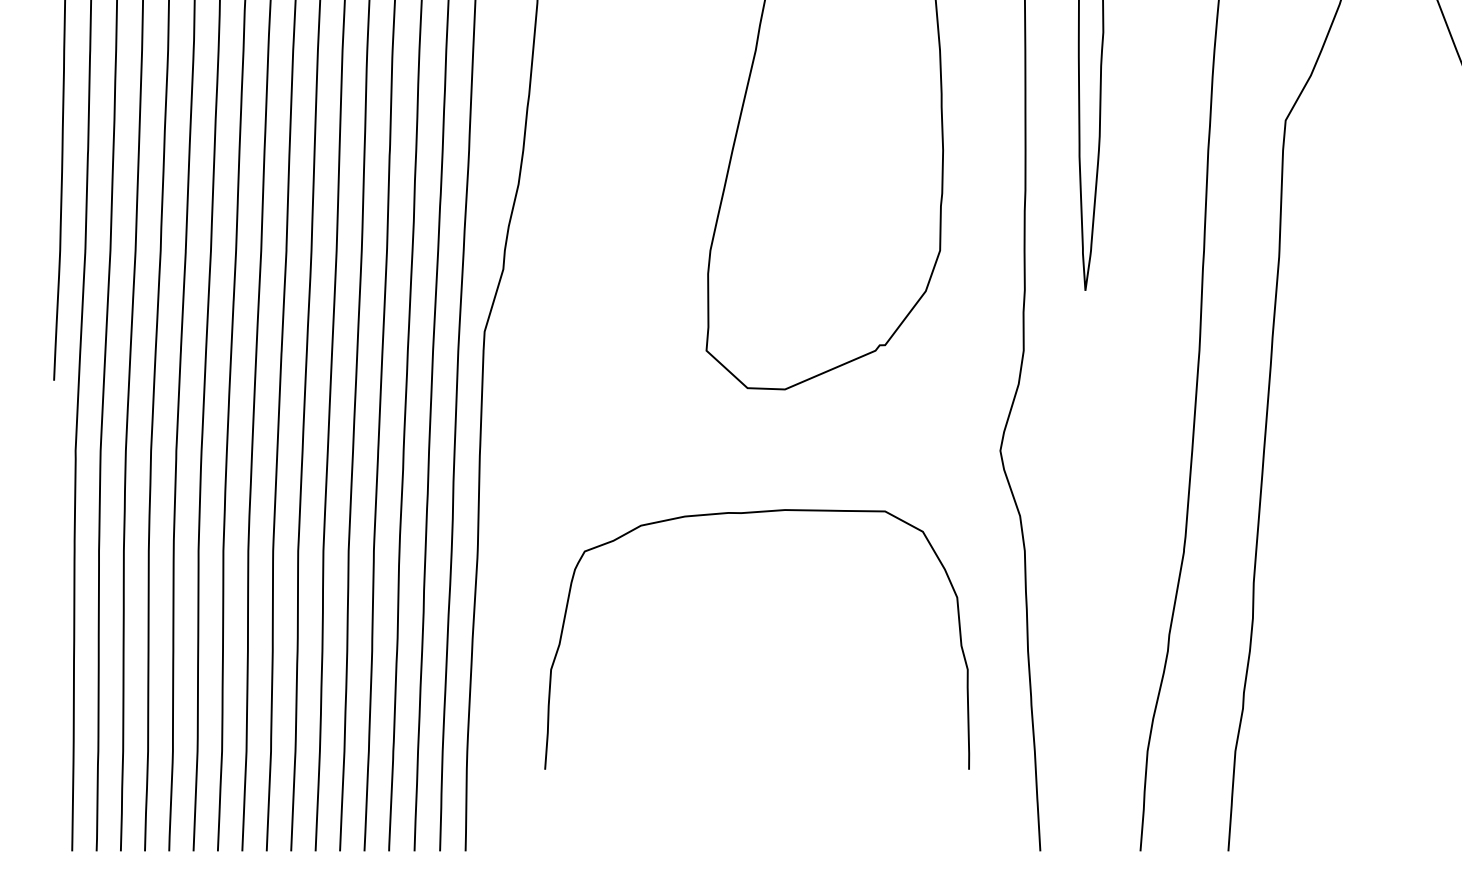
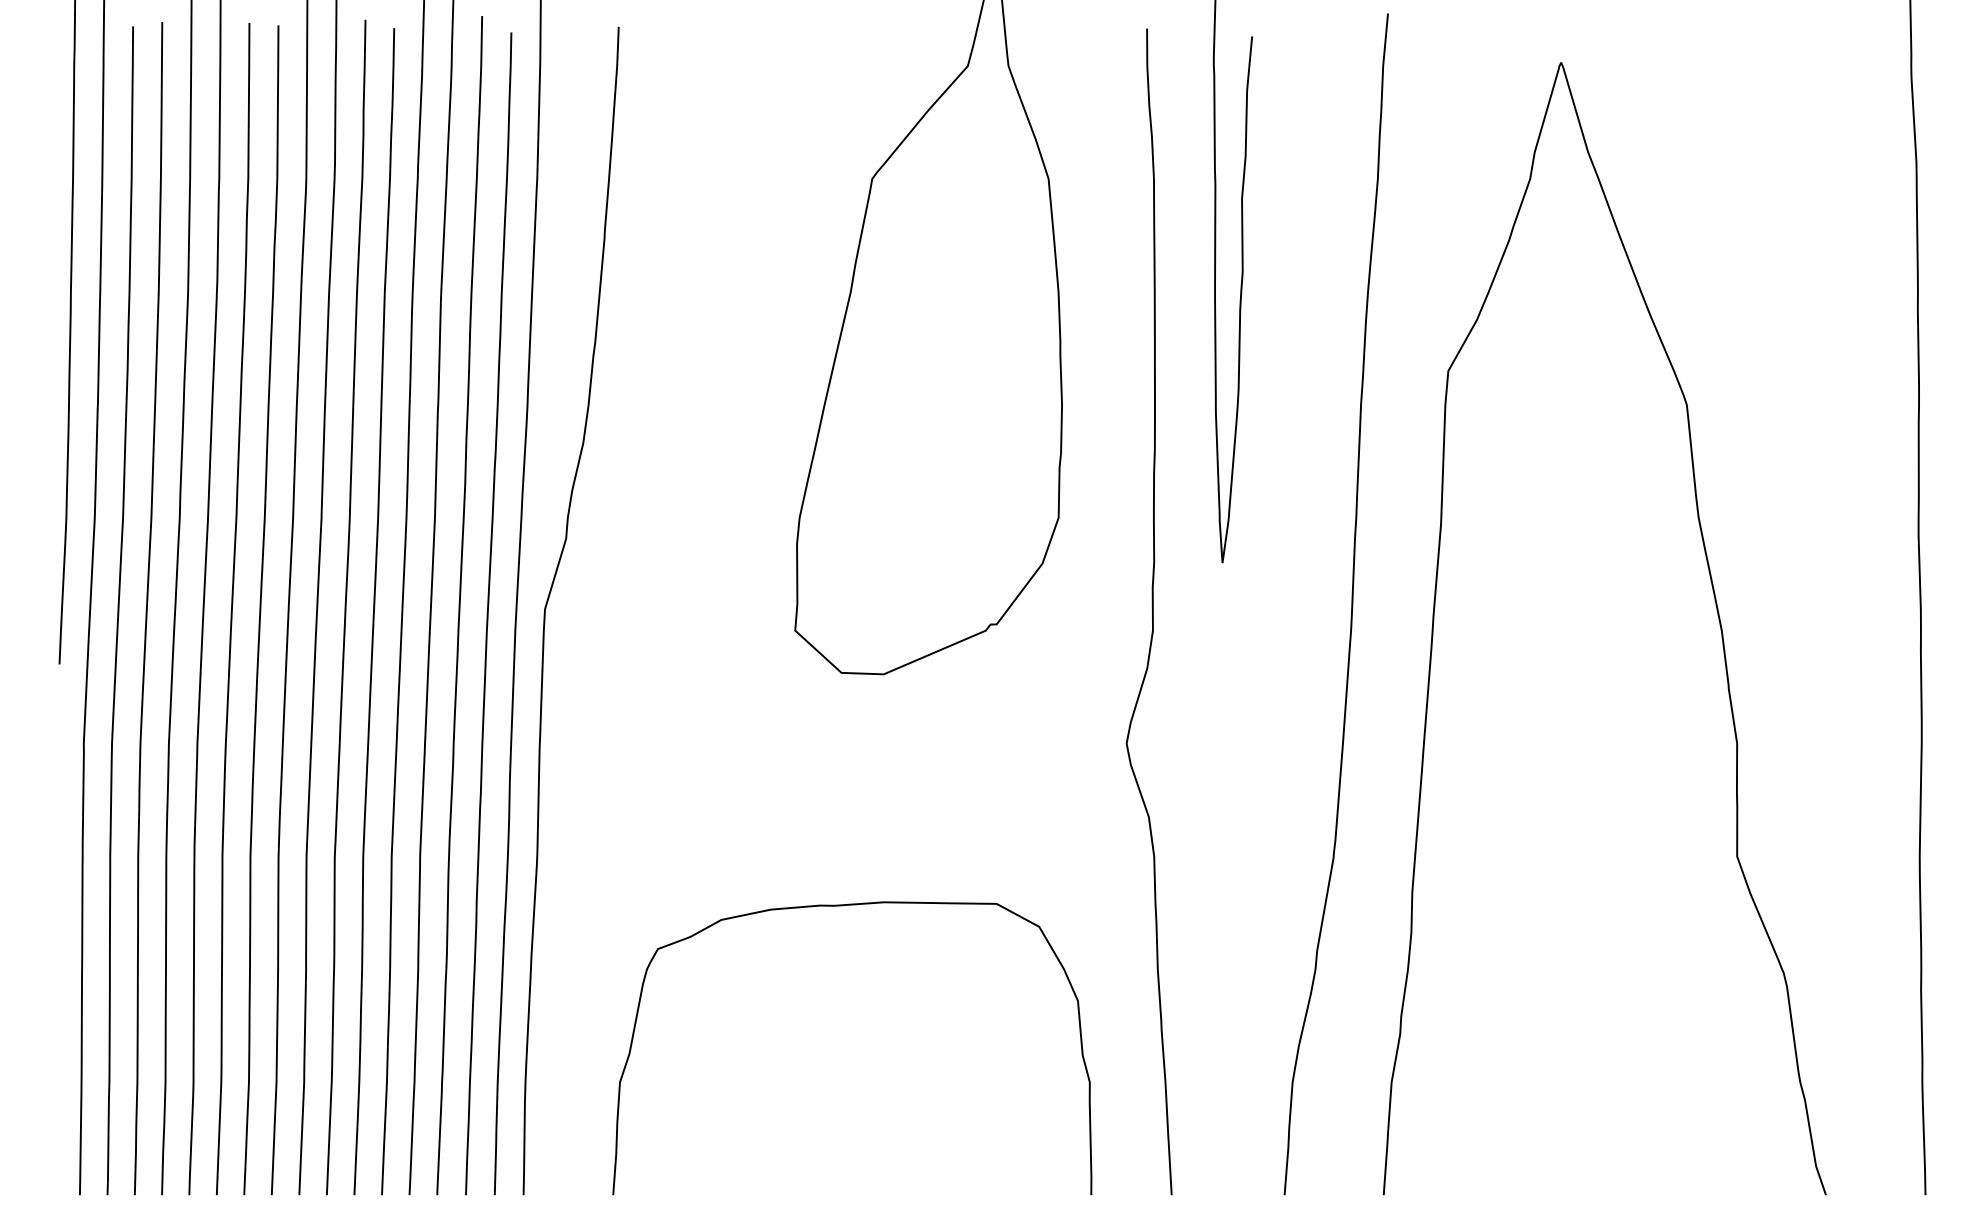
curve: (749, 513) -> (843, 906), moved

